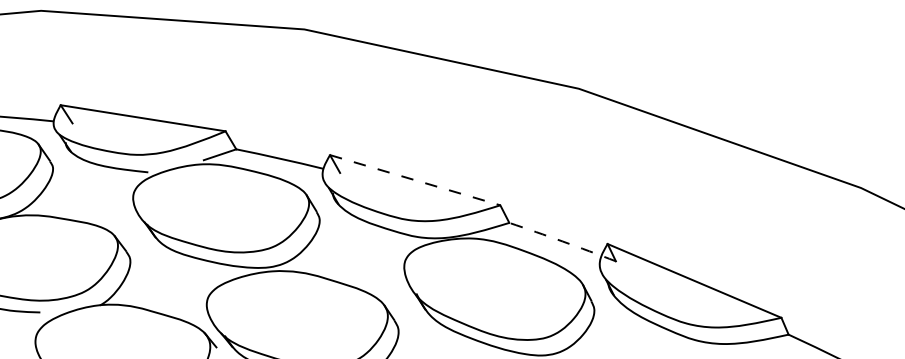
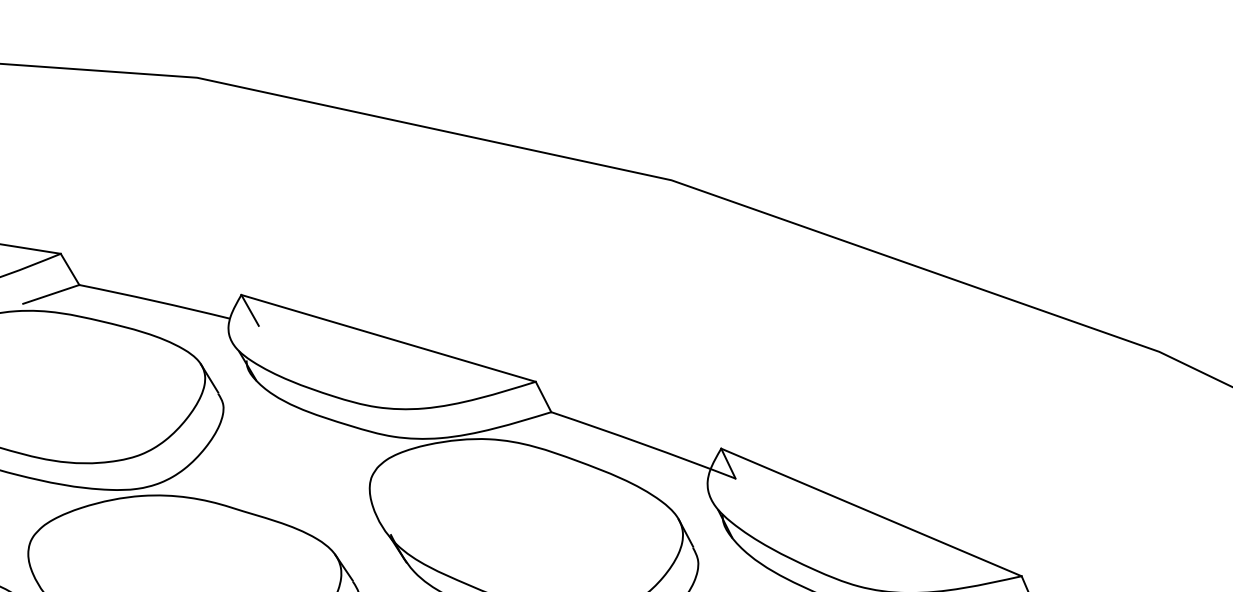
line: (415, 180) -> (389, 338), dashed -> solid
arc: (562, 241) -> (643, 444), dashed -> solid

